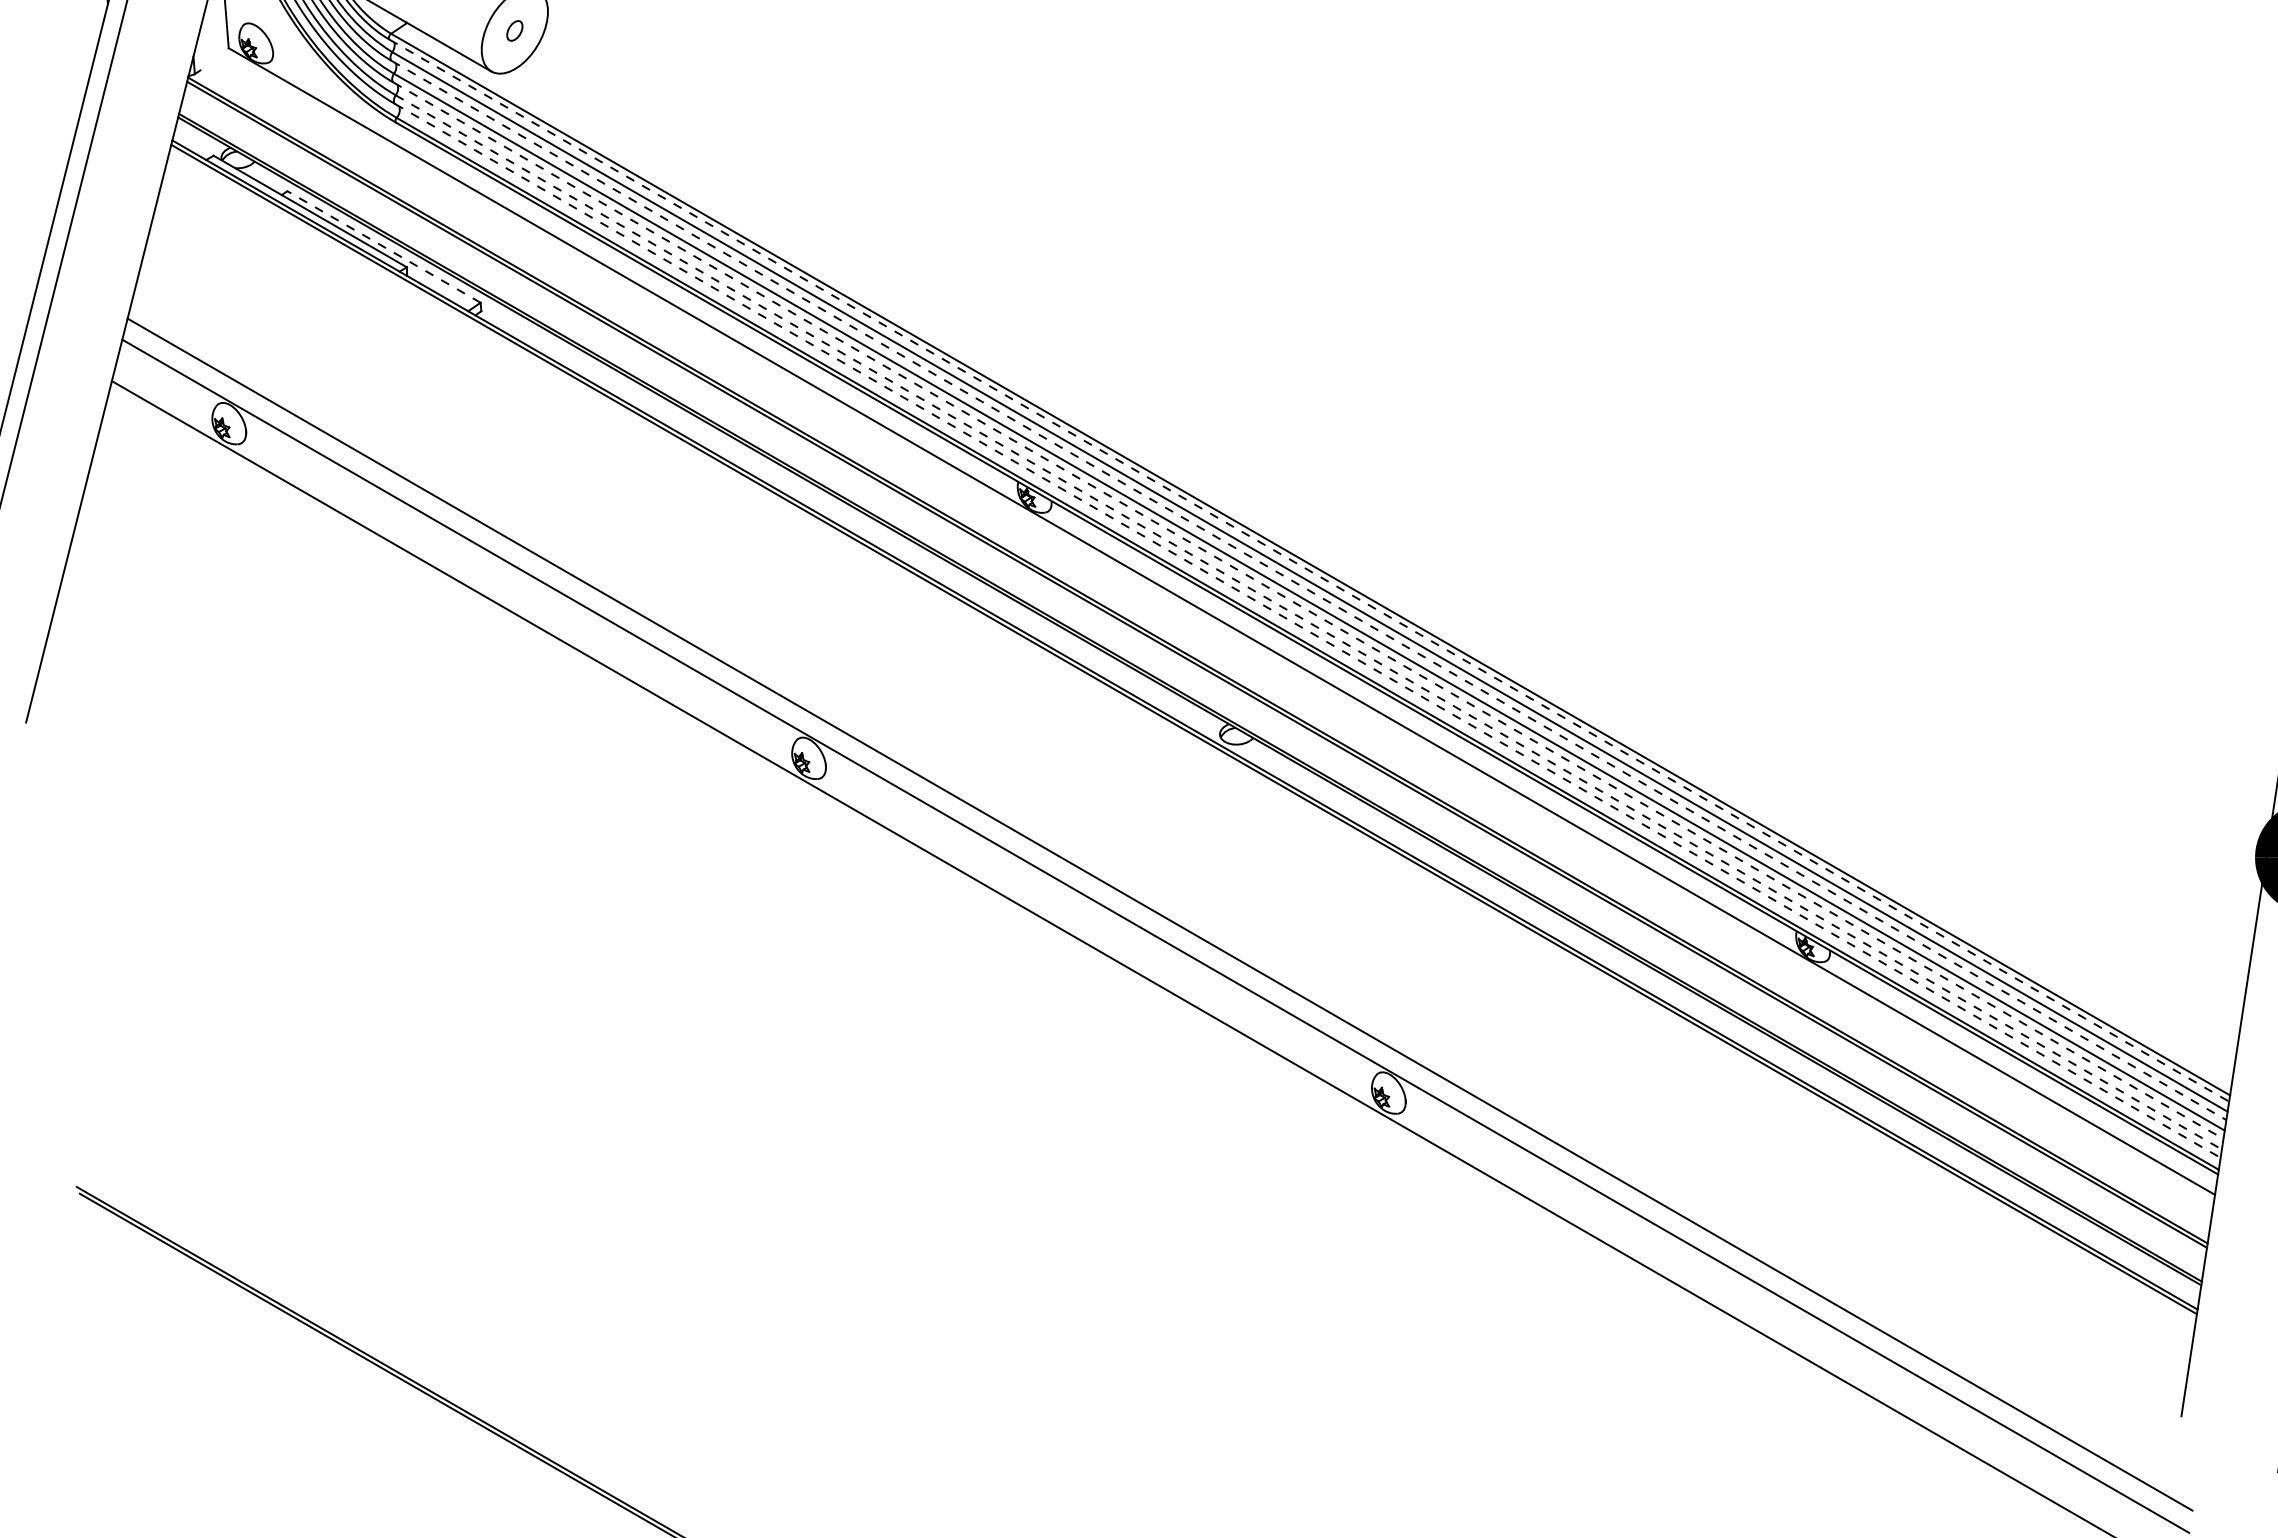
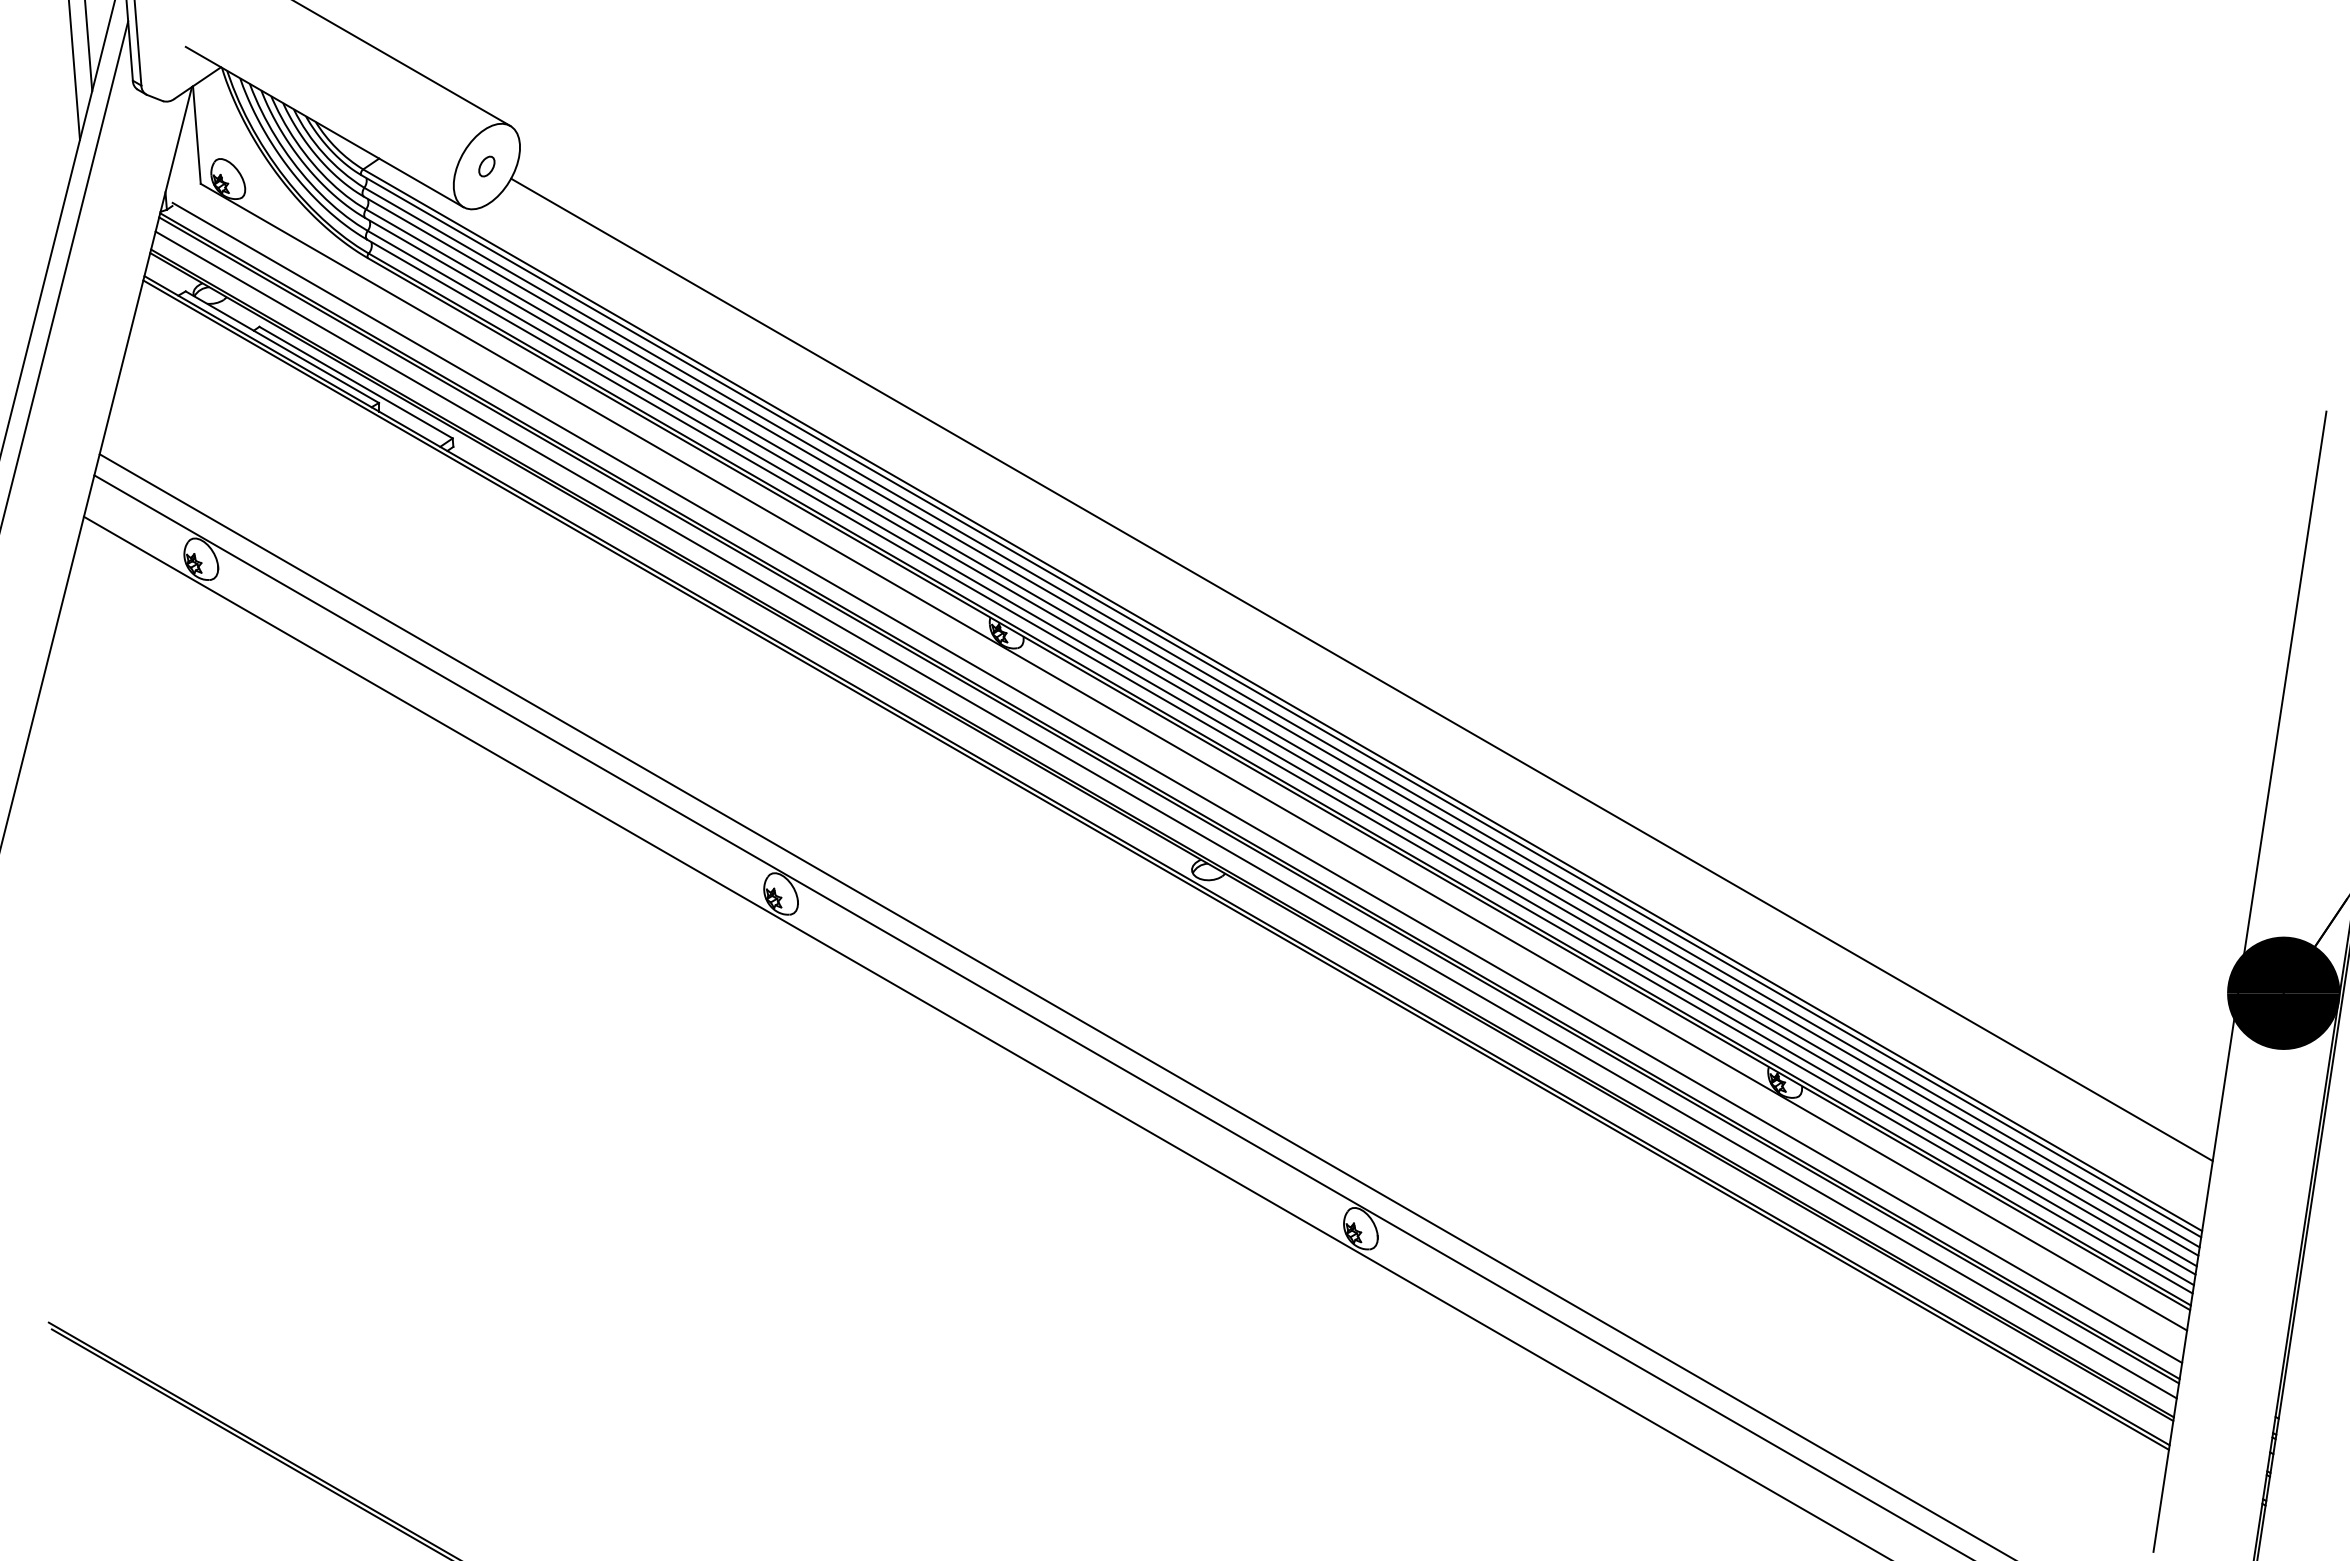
line: (384, 246) -> (356, 382), dashed -> solid
line: (1389, 533) -> (1361, 669), added
line: (1309, 570) -> (1281, 706), dashed -> solid
line: (1309, 590) -> (1281, 726), dashed -> solid
line: (1309, 610) -> (1281, 746), dashed -> solid
line: (1309, 622) -> (1281, 758), dashed -> solid
line: (1308, 630) -> (1280, 766), dashed -> solid
line: (1205, 646) -> (1177, 782), added
line: (1193, 678) -> (1165, 814), added

